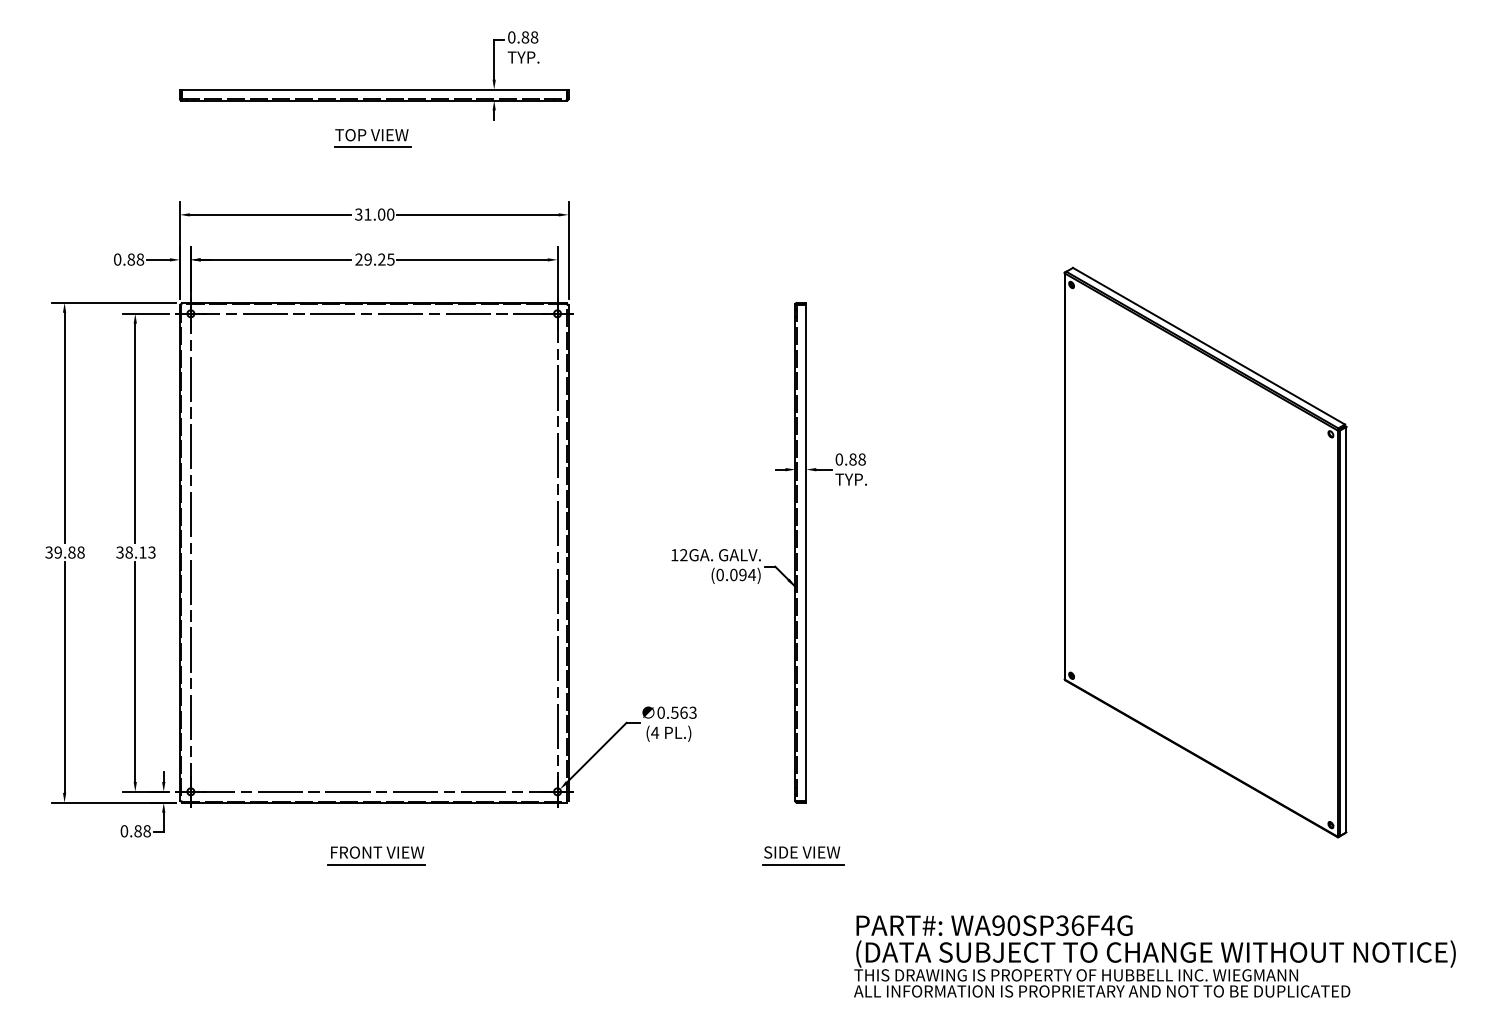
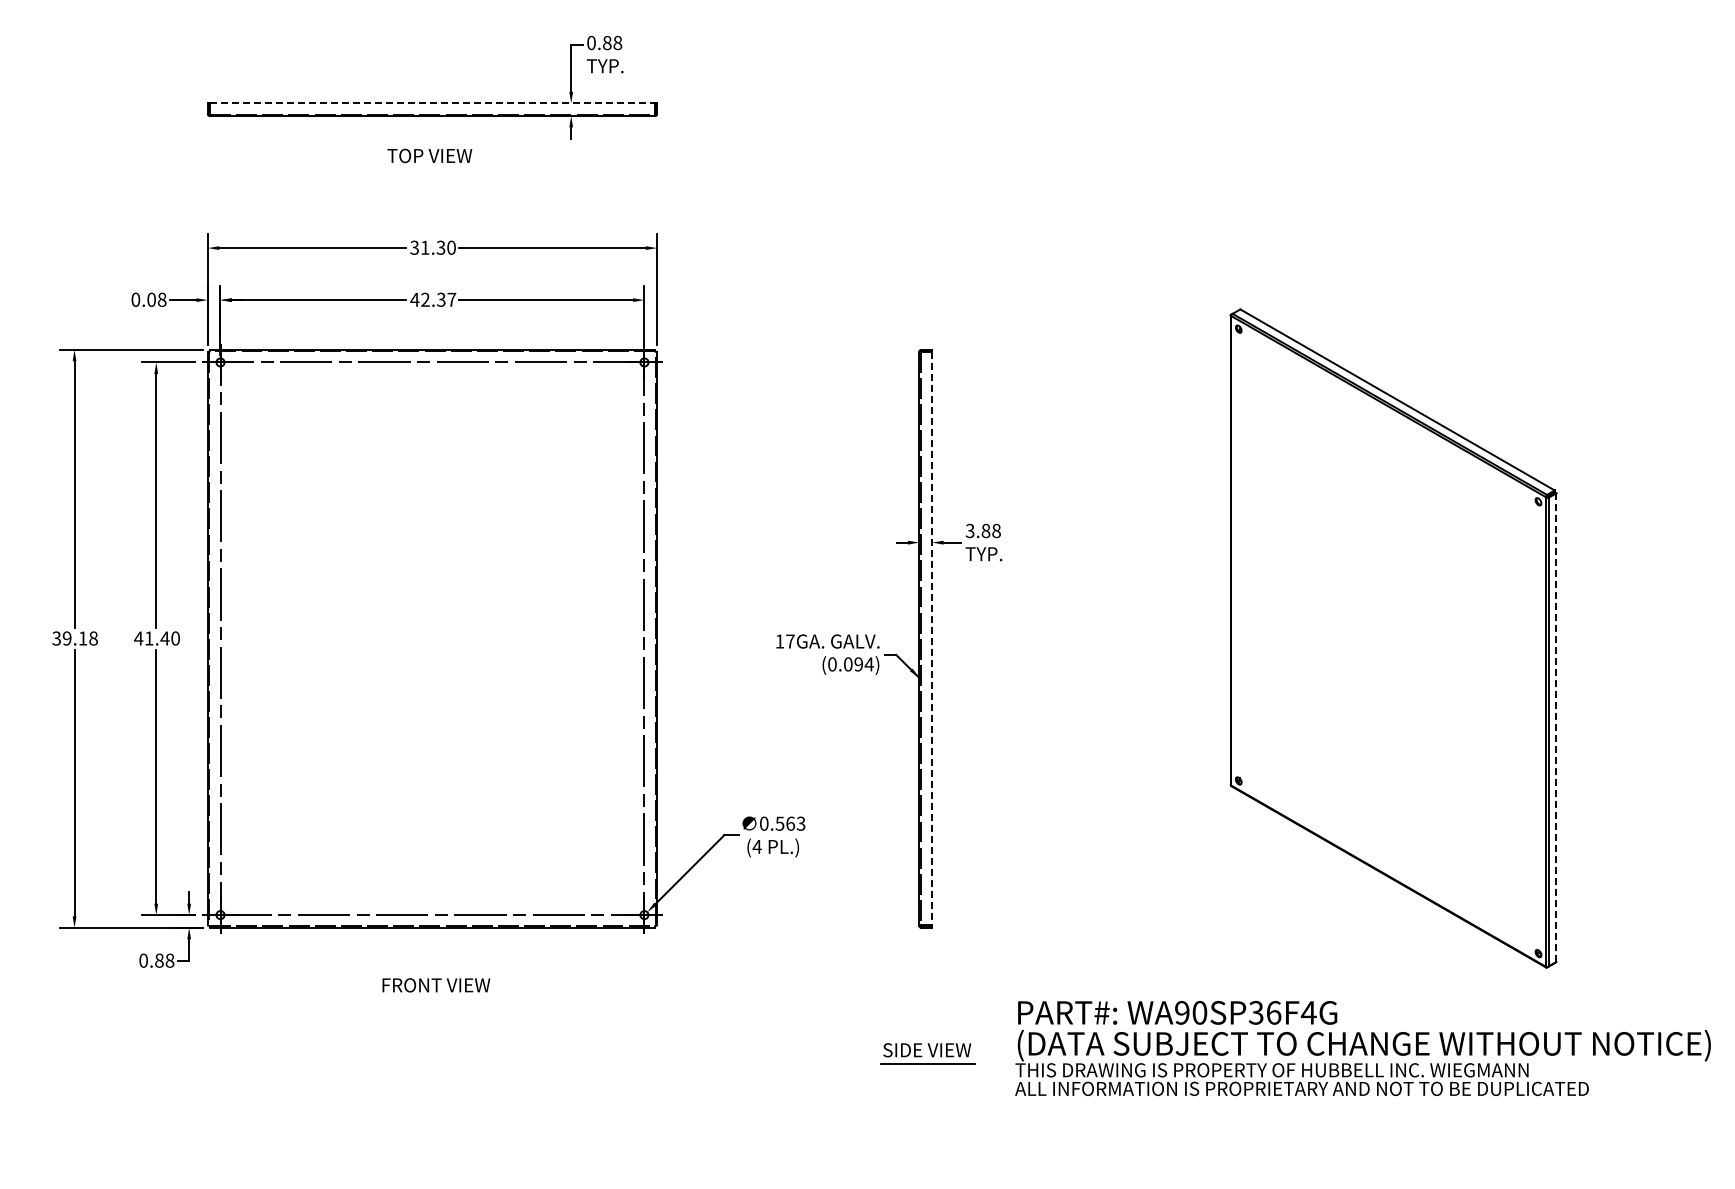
line: (374, 89) -> (432, 103), solid -> dashed
line: (372, 147) -> (430, 170), removed
text: (381, 214) -> (440, 247), 31.00 -> 31.30
text: (131, 259) -> (151, 299), 0.88 -> 0.08
text: (375, 259) -> (433, 299), 29.25 -> 42.37
text: (838, 459) -> (969, 530), 0.88 -> 3.88
text: (71, 552) -> (82, 638), 39.88 -> 39.18
text: (135, 552) -> (156, 638), 38.13 -> 41.40
line: (806, 552) -> (932, 638), solid -> dashed
text: (683, 555) -> (790, 641), 12GA. -> 17GA.
line: (1346, 630) -> (1556, 728), solid -> dashed
part: (802, 855) -> (927, 1053), moved
line: (376, 864) -> (435, 999), removed
text: (1154, 956) -> (1362, 1048), moved

